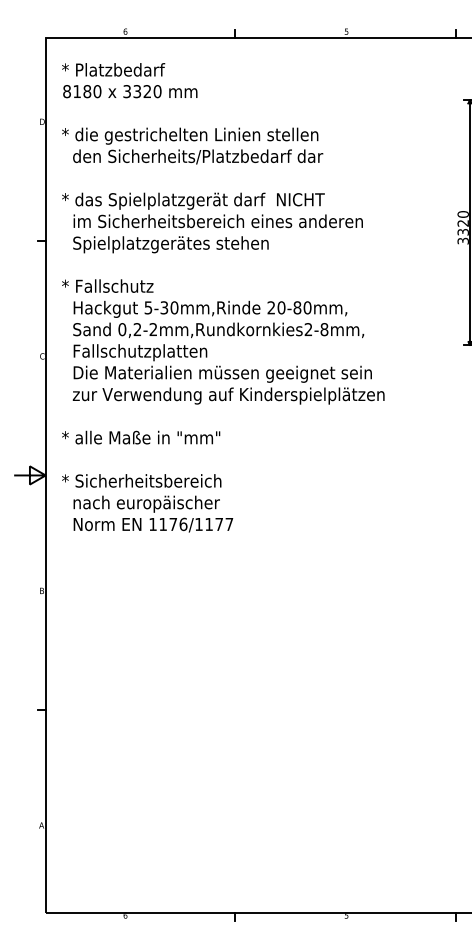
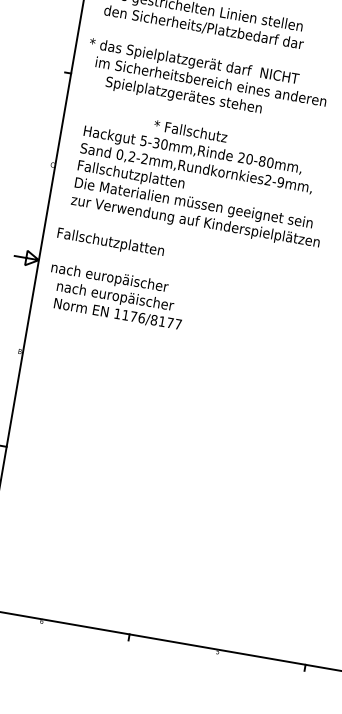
text: (170, 244) -> (183, 95), moved
text: (107, 285) -> (190, 130), moved
text: (324, 329) -> (280, 182), 0,2-2mm,Rundkornkies2-8mm, -> 0,2-2mm,Rundkornkies2-9mm,
text: (141, 438) -> (120, 243), * alle Maße in "mm" -> Fallschutzplatten
text: (141, 482) -> (114, 278), * Sicherheitsbereich -> nach europäischer
text: (198, 524) -> (153, 320), 1176/1177 -> 1176/8177

